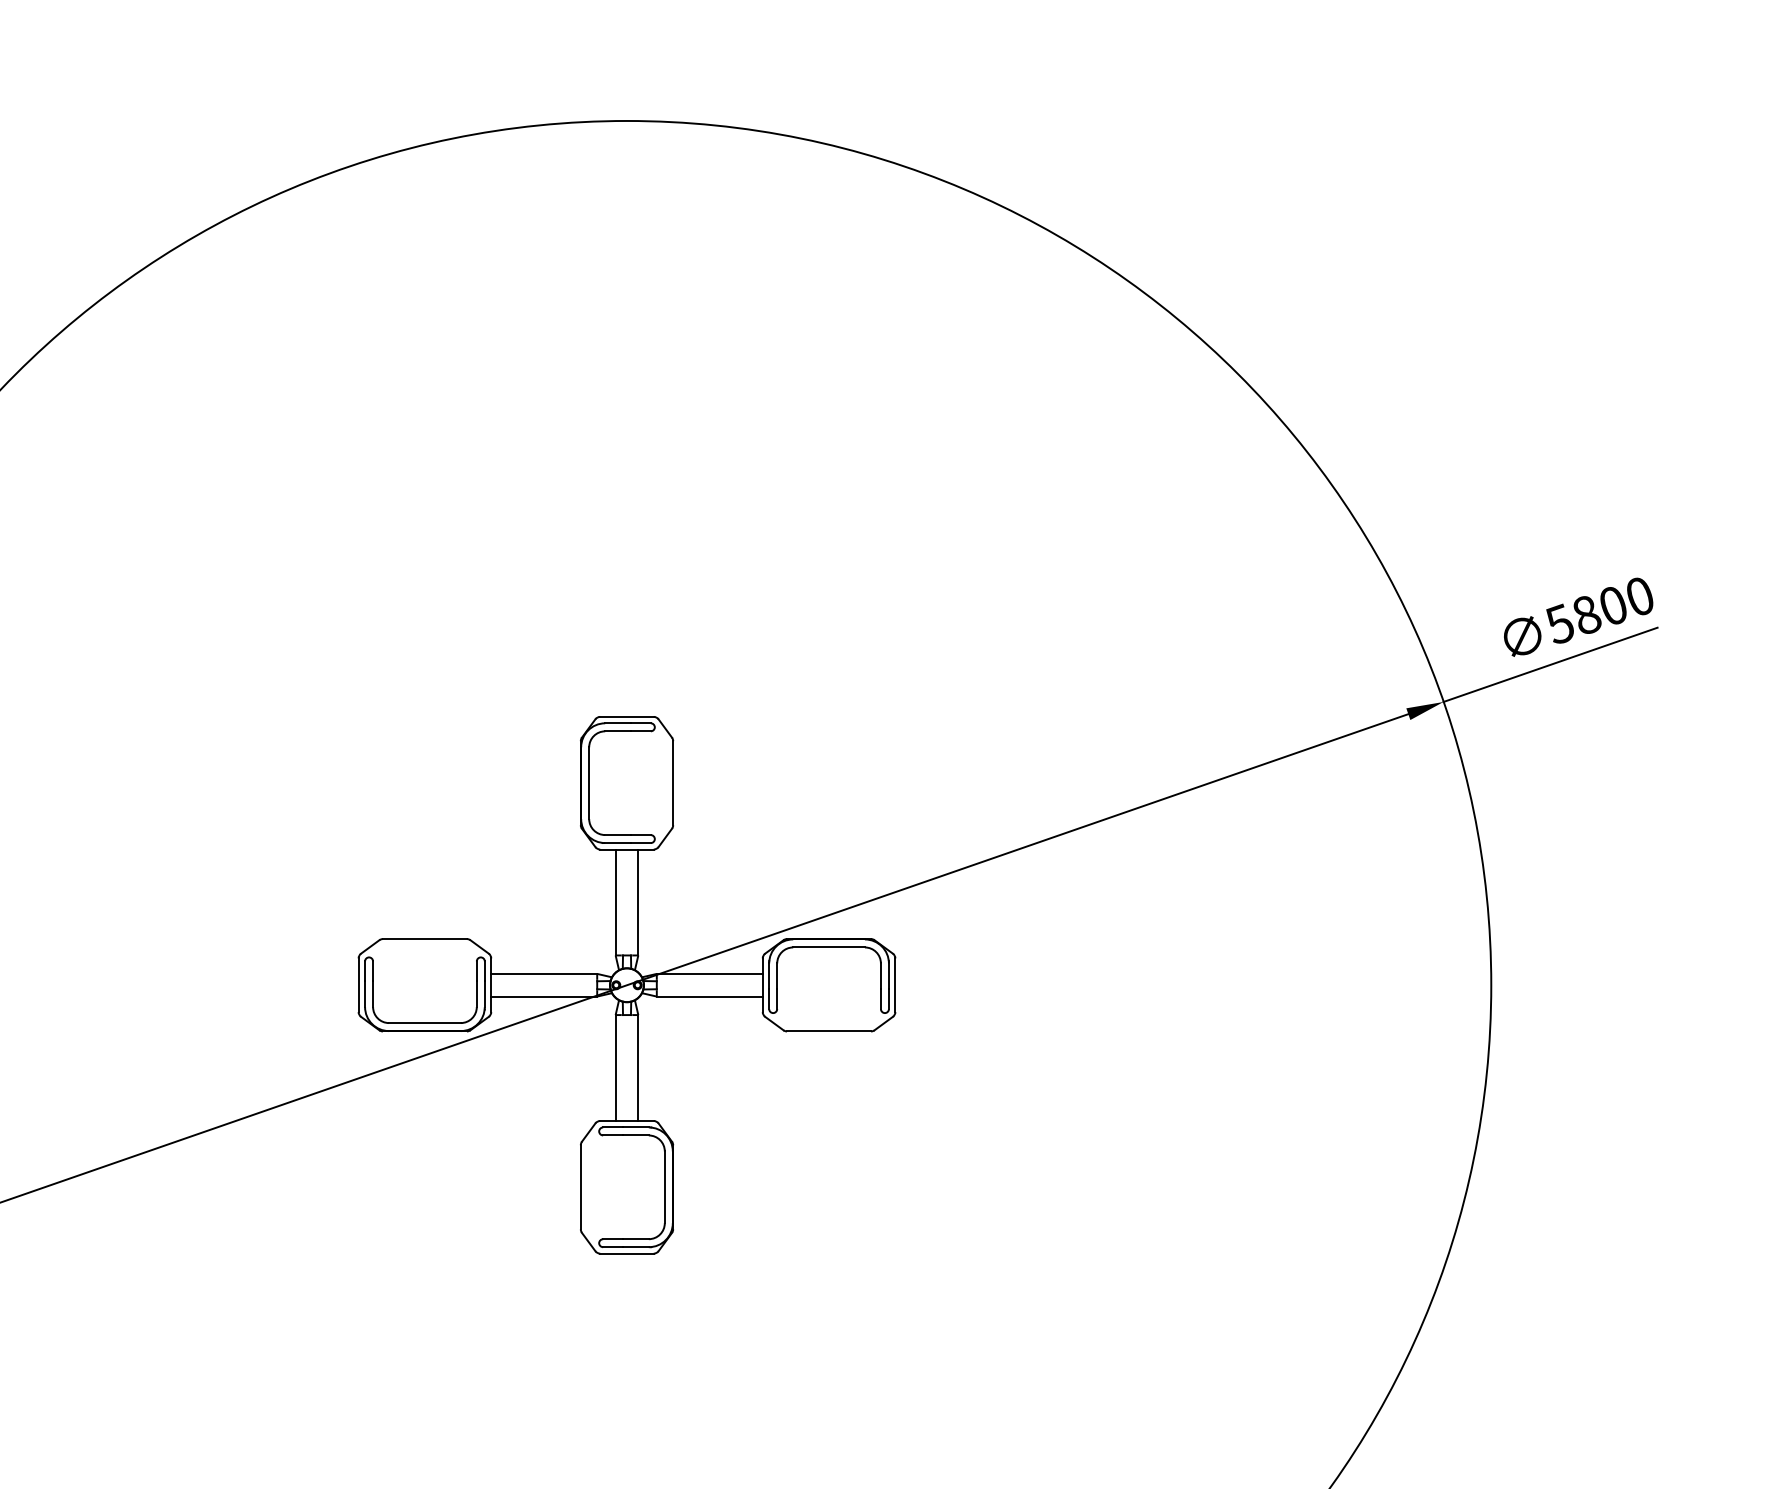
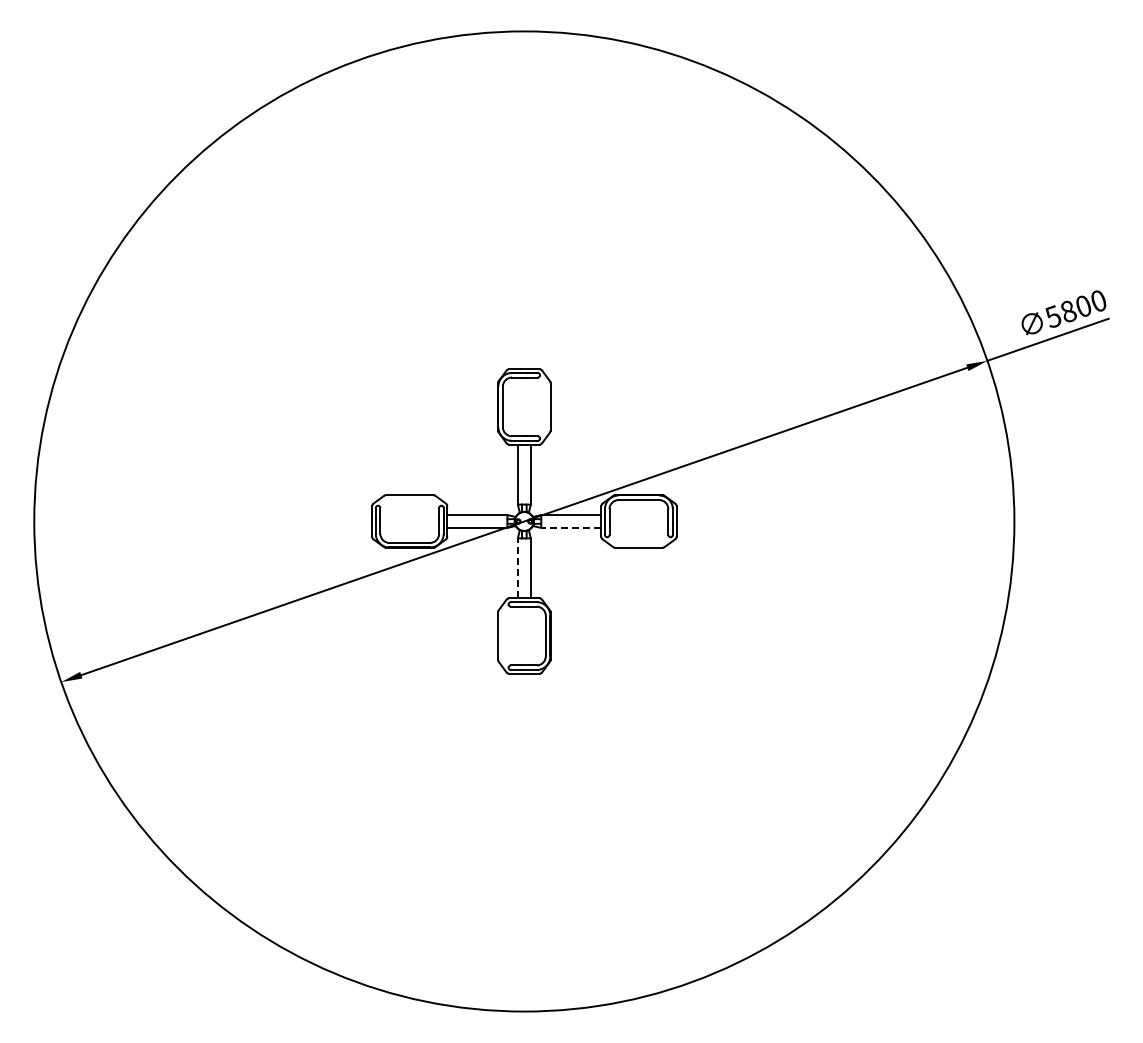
line: (708, 995) -> (570, 527), solid -> dashed
line: (614, 1066) -> (517, 567), solid -> dashed

